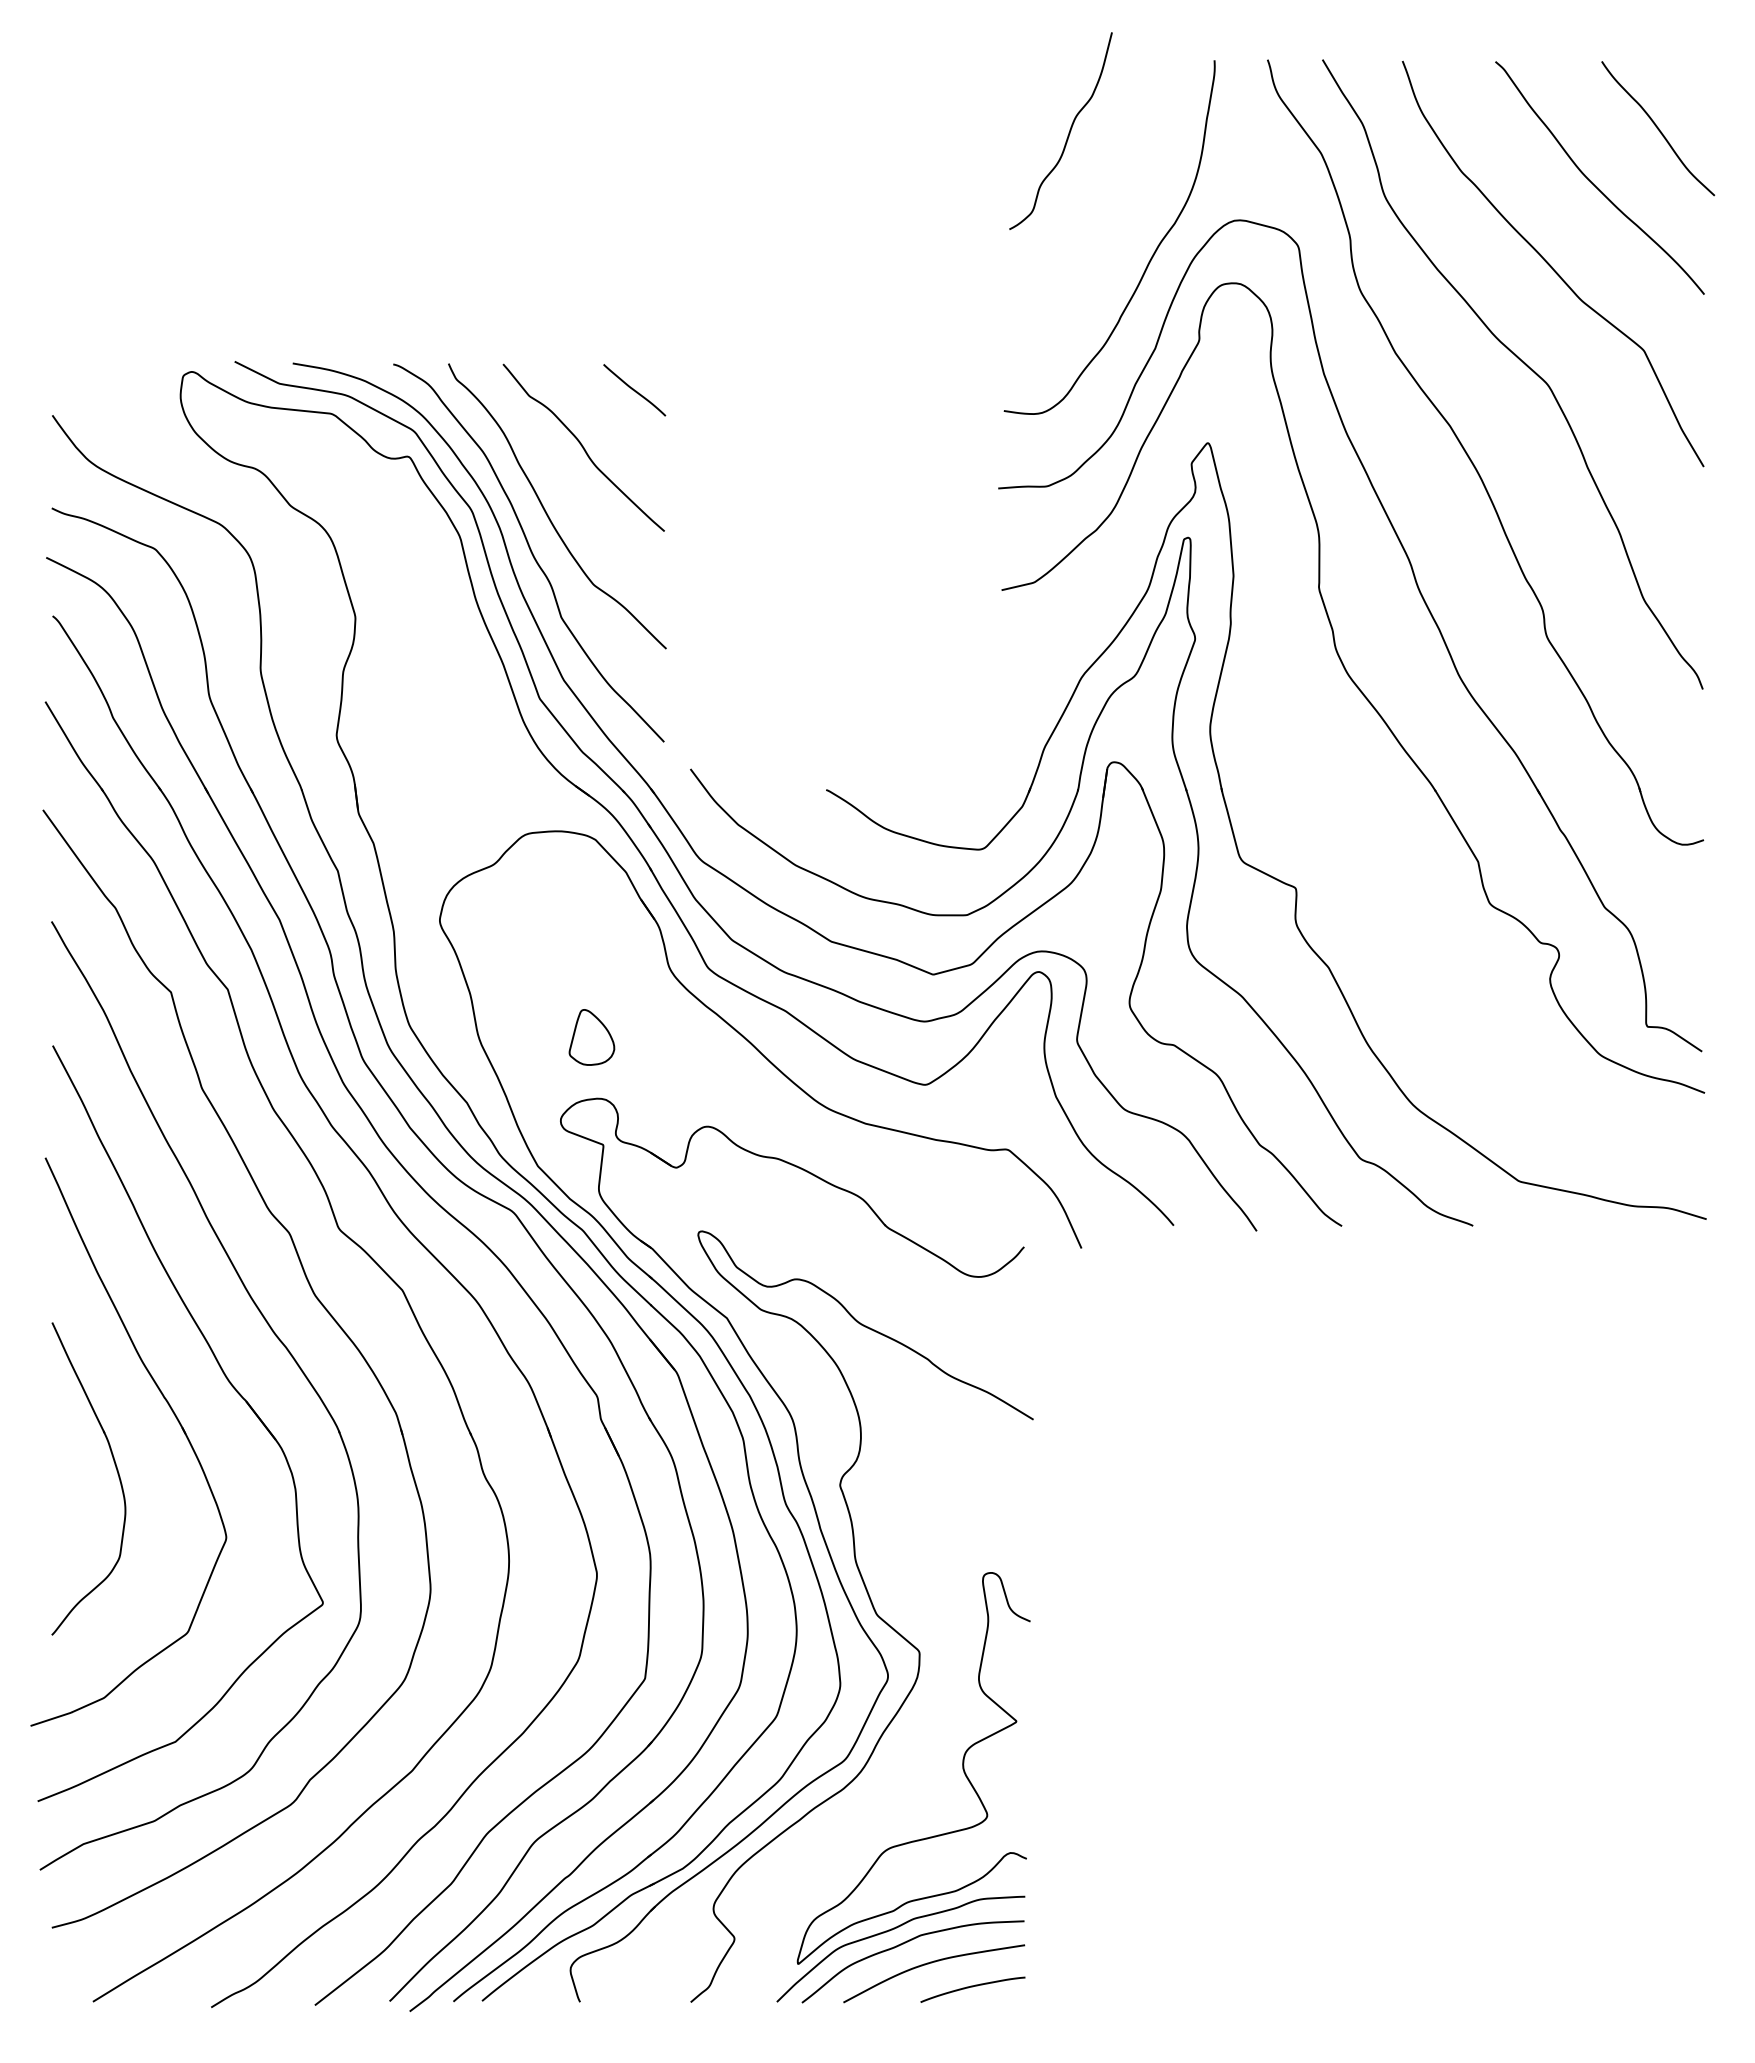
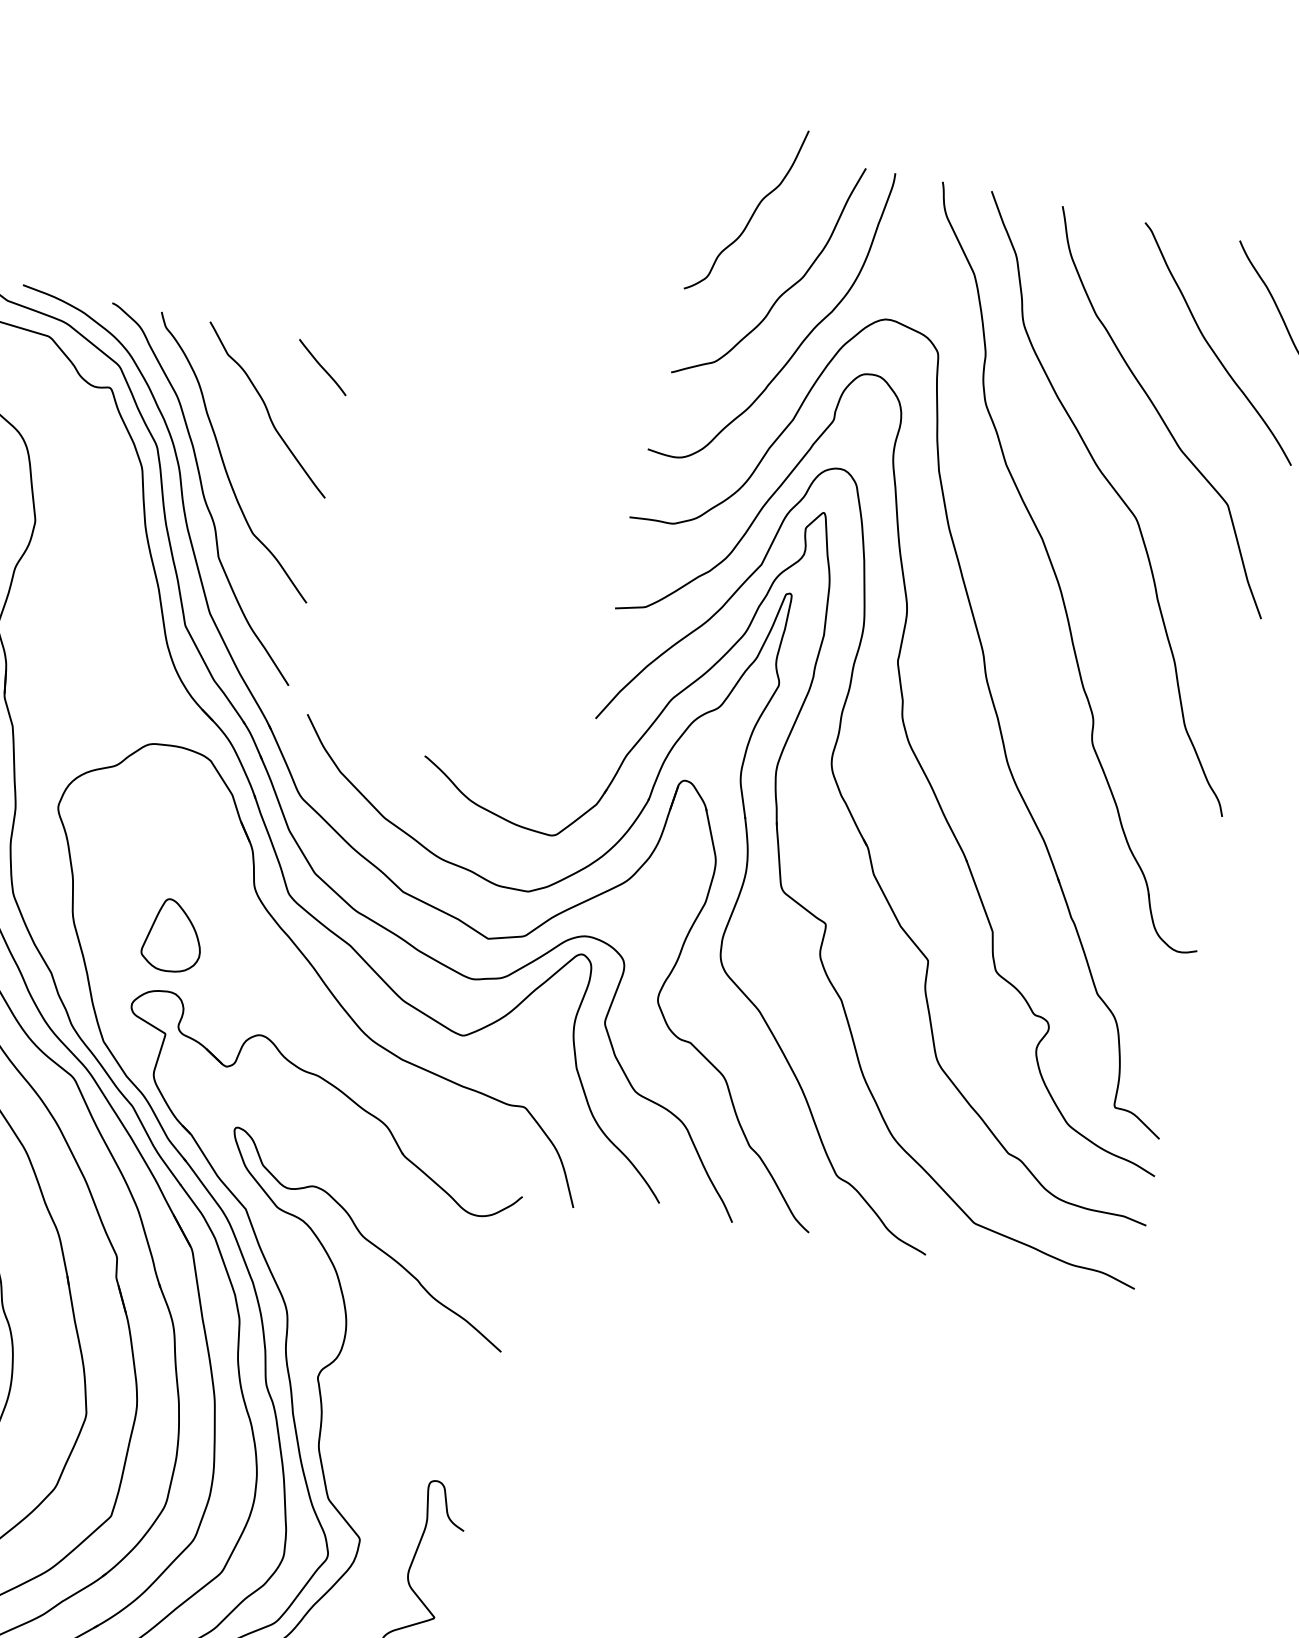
curve: (1120, 209) -> (786, 289), added
part: (1324, 793) -> (867, 844), added
part: (591, 1037) -> (173, 936), size x1.43

